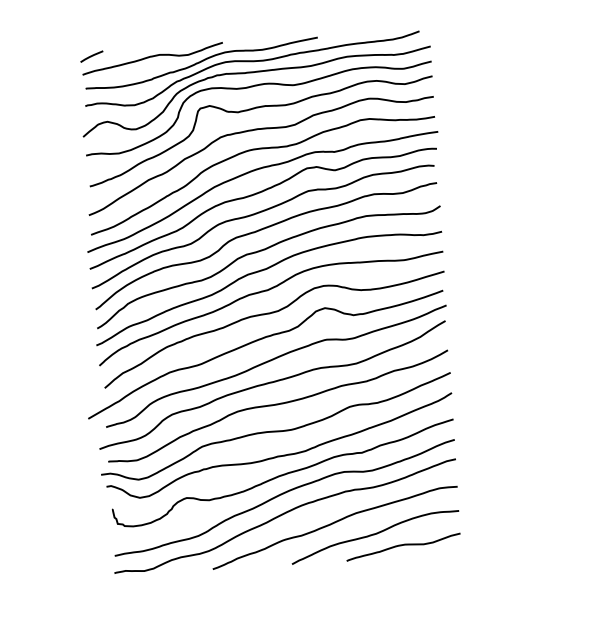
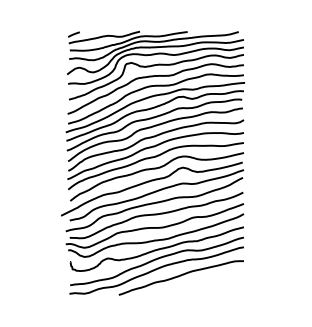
part: (373, 536) -> (200, 283), removed

